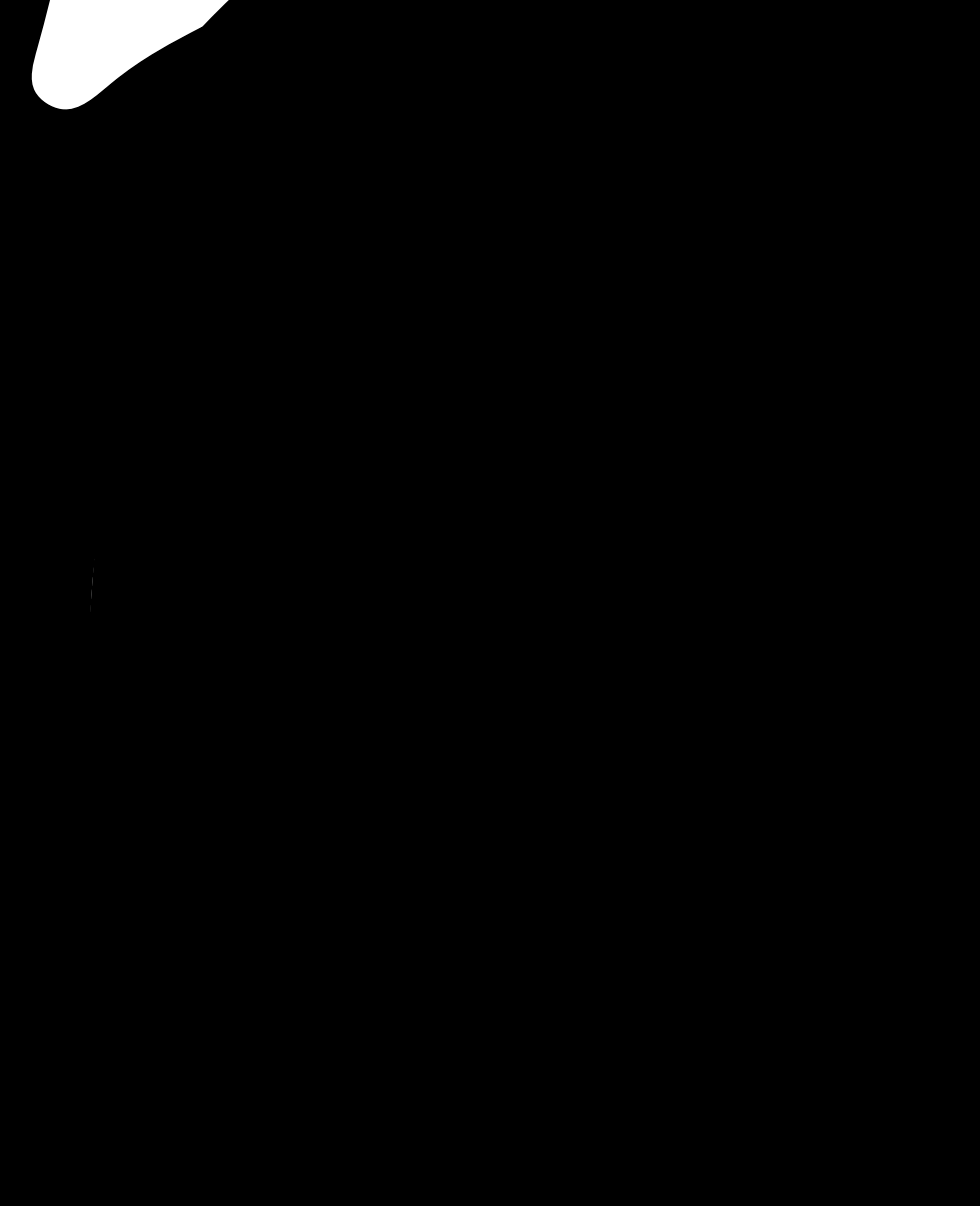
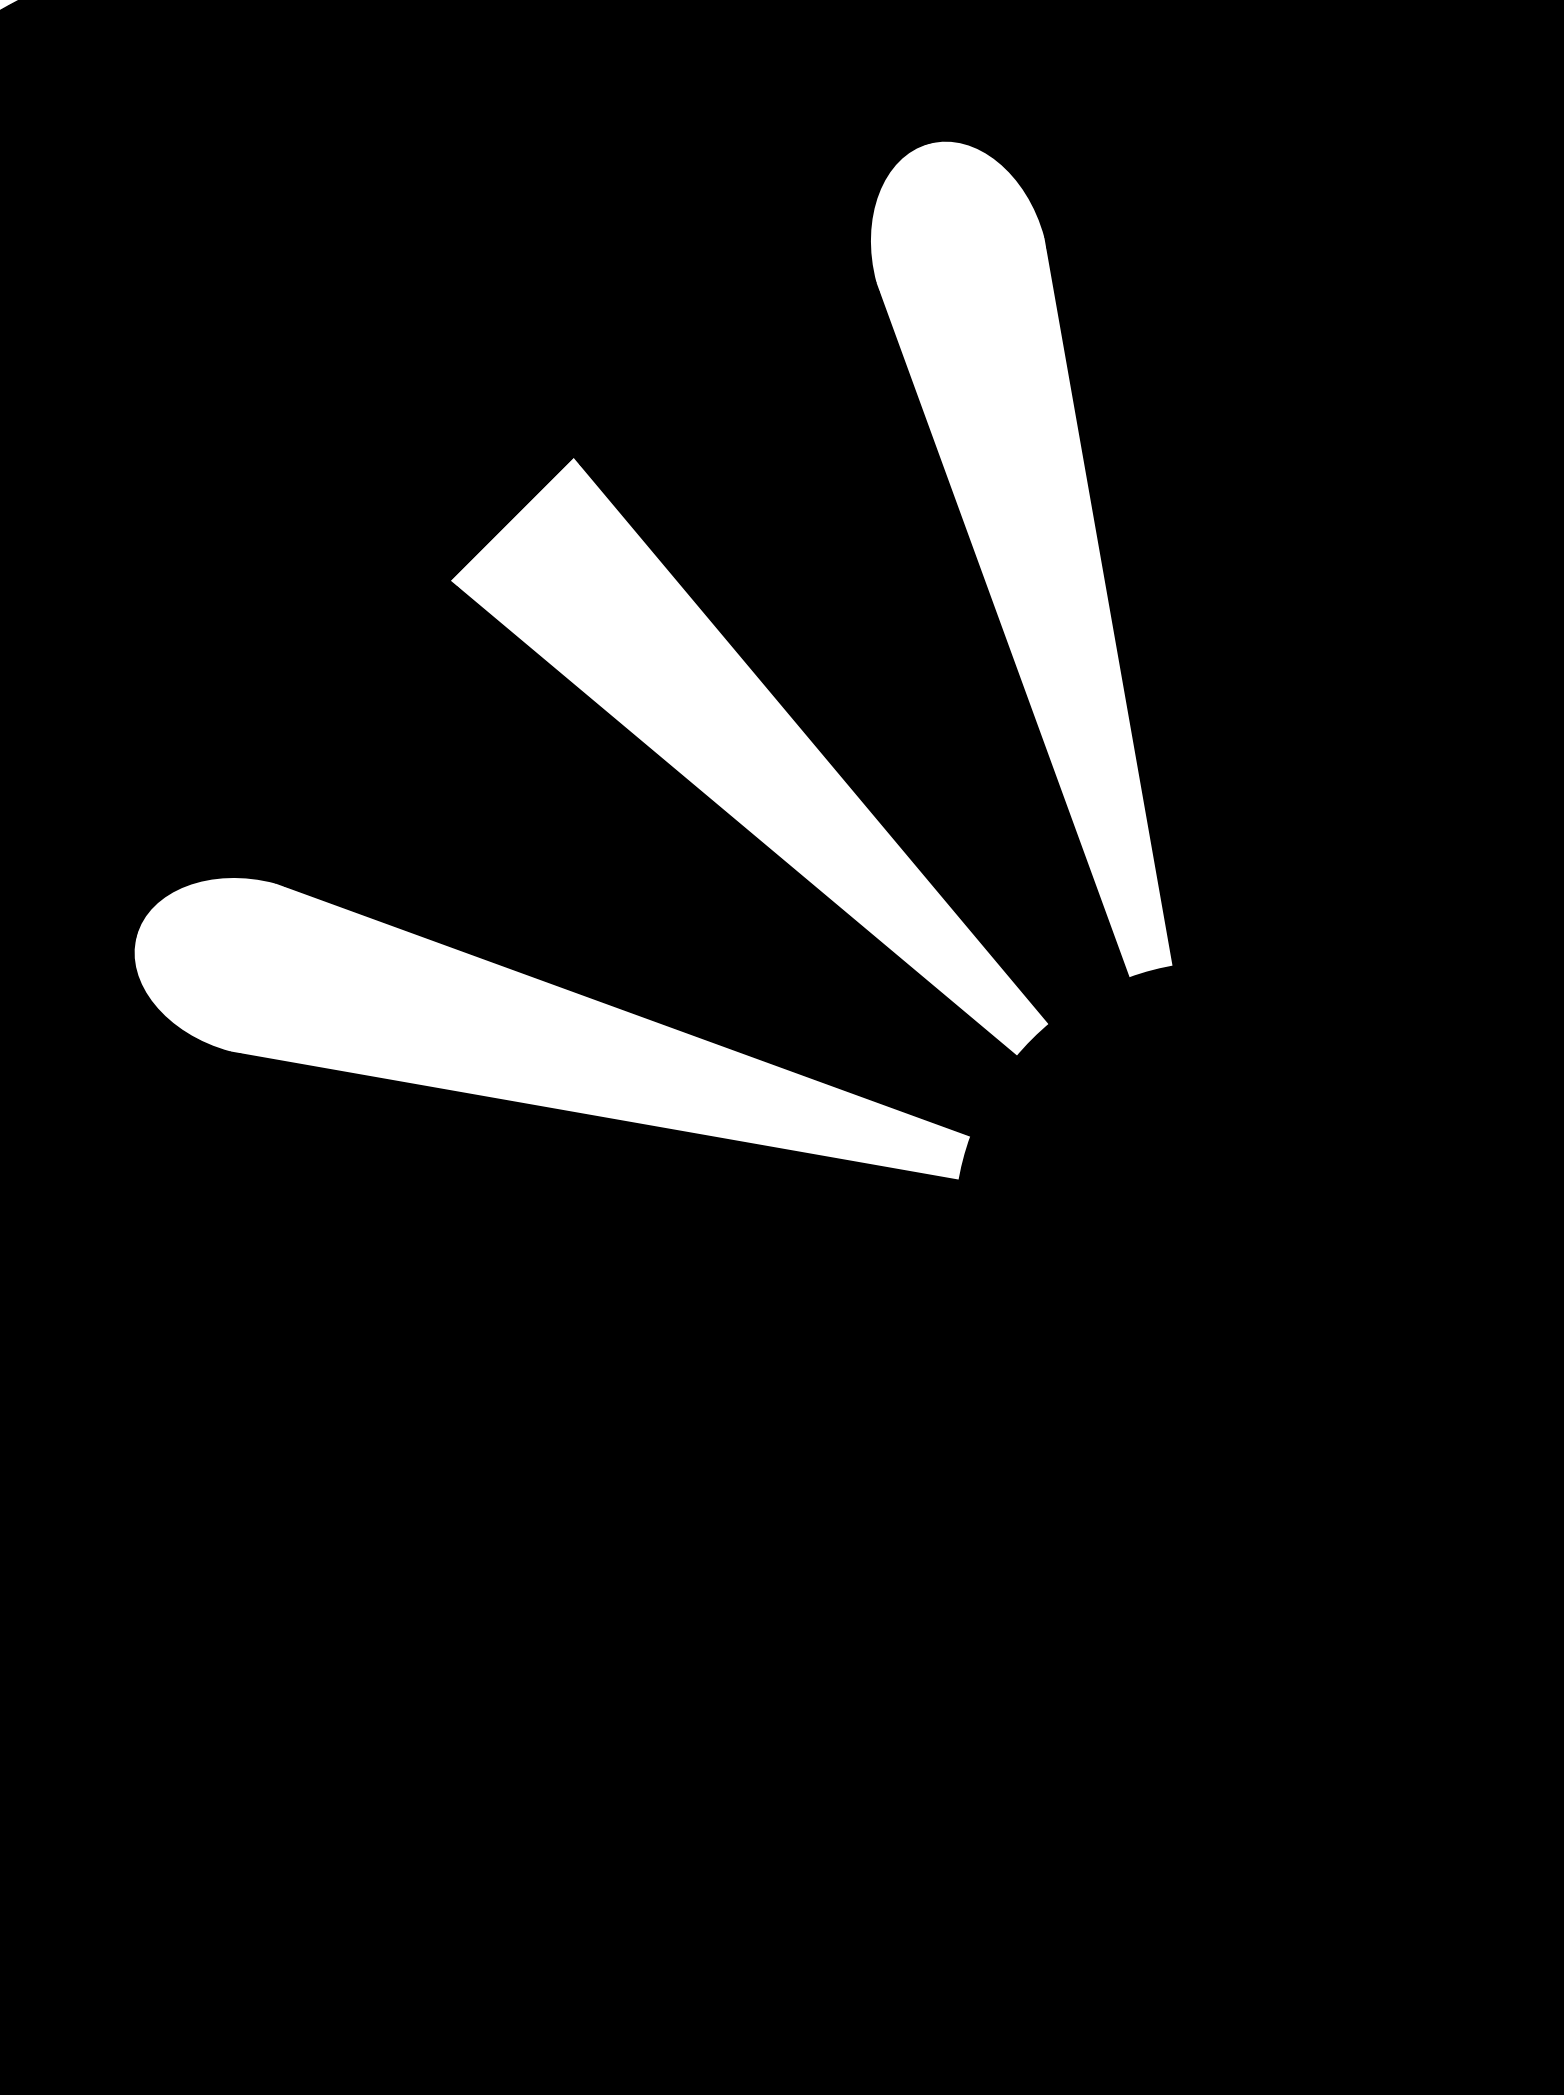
fill: (670, 313) -> (1020, 559), removed
fill: (526, 398) -> (726, 733), removed
fill: (440, 542) -> (551, 1027), removed

